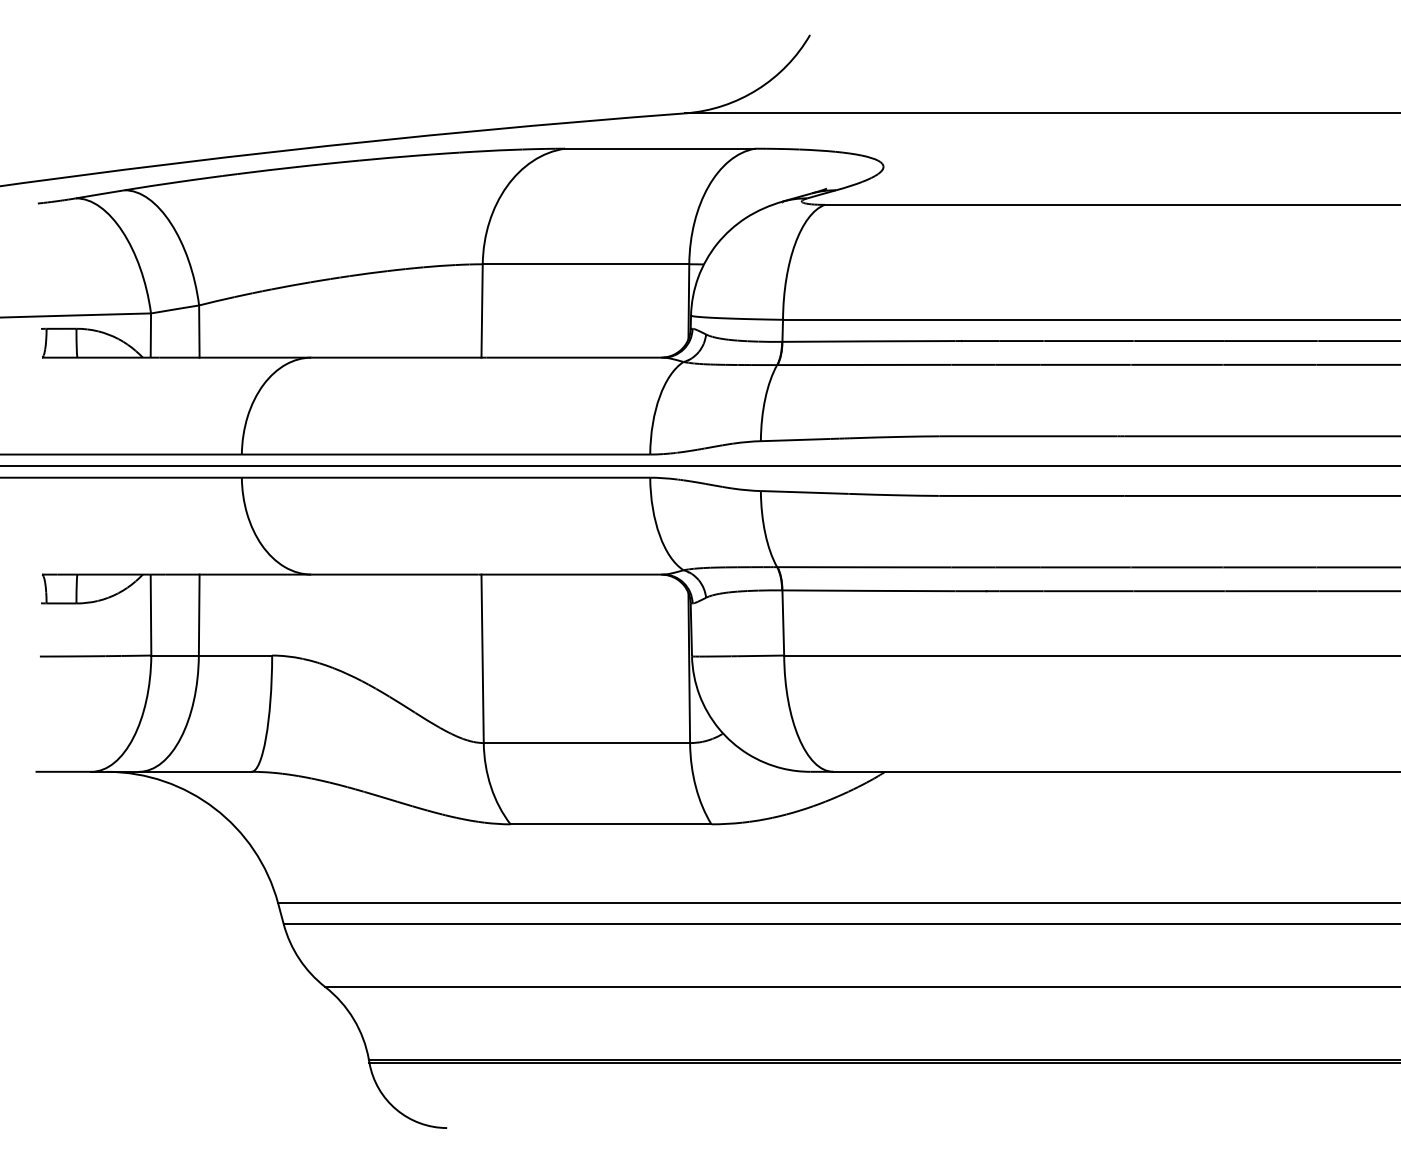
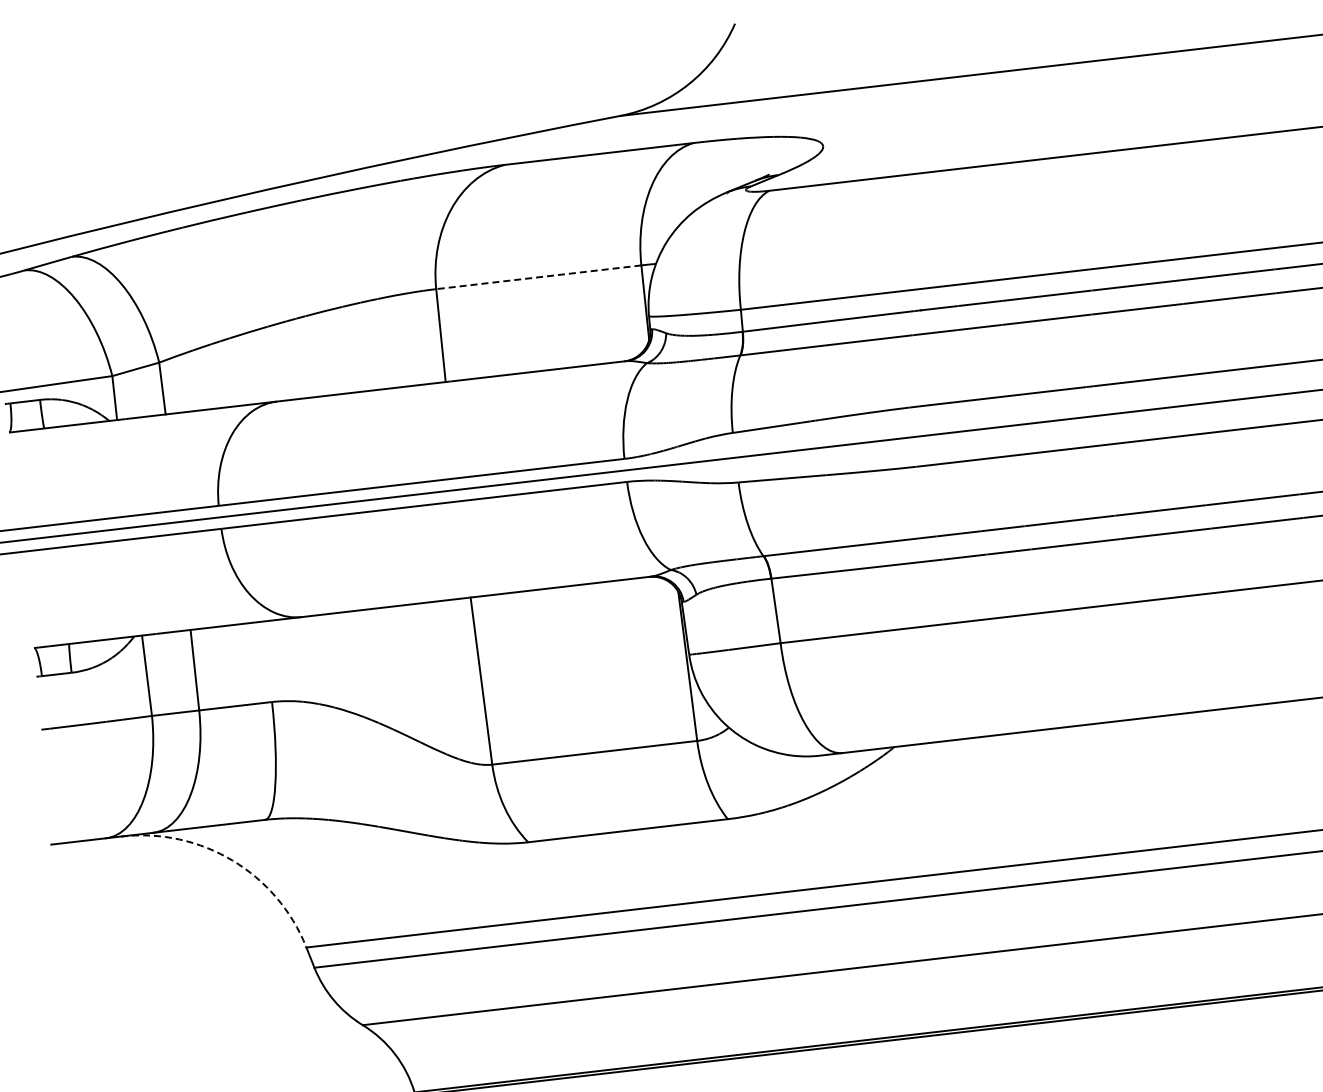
line: (585, 264) -> (538, 277), solid -> dashed
arc: (214, 808) -> (232, 860), solid -> dashed

